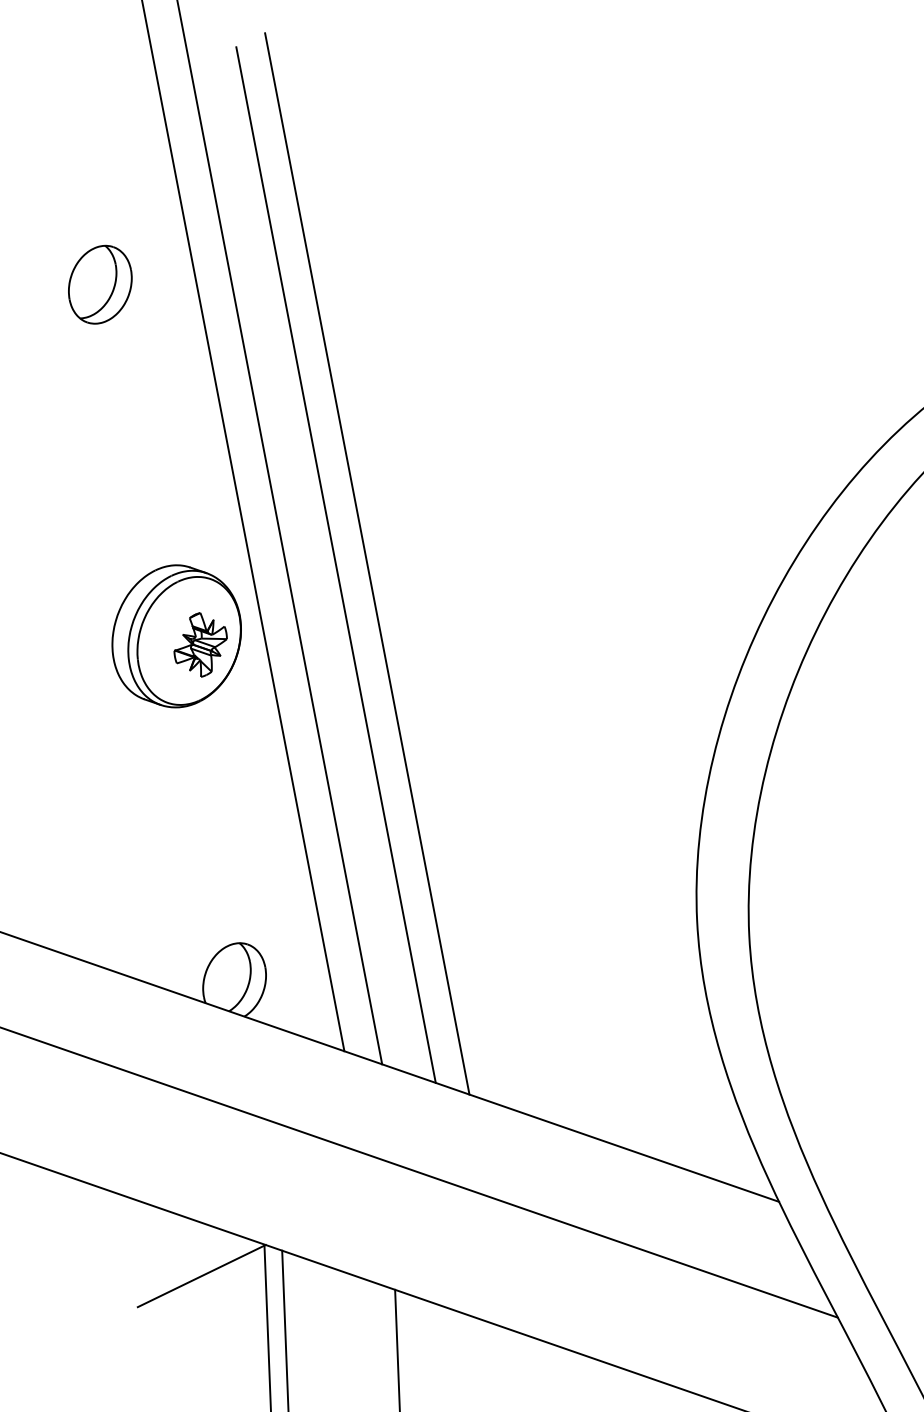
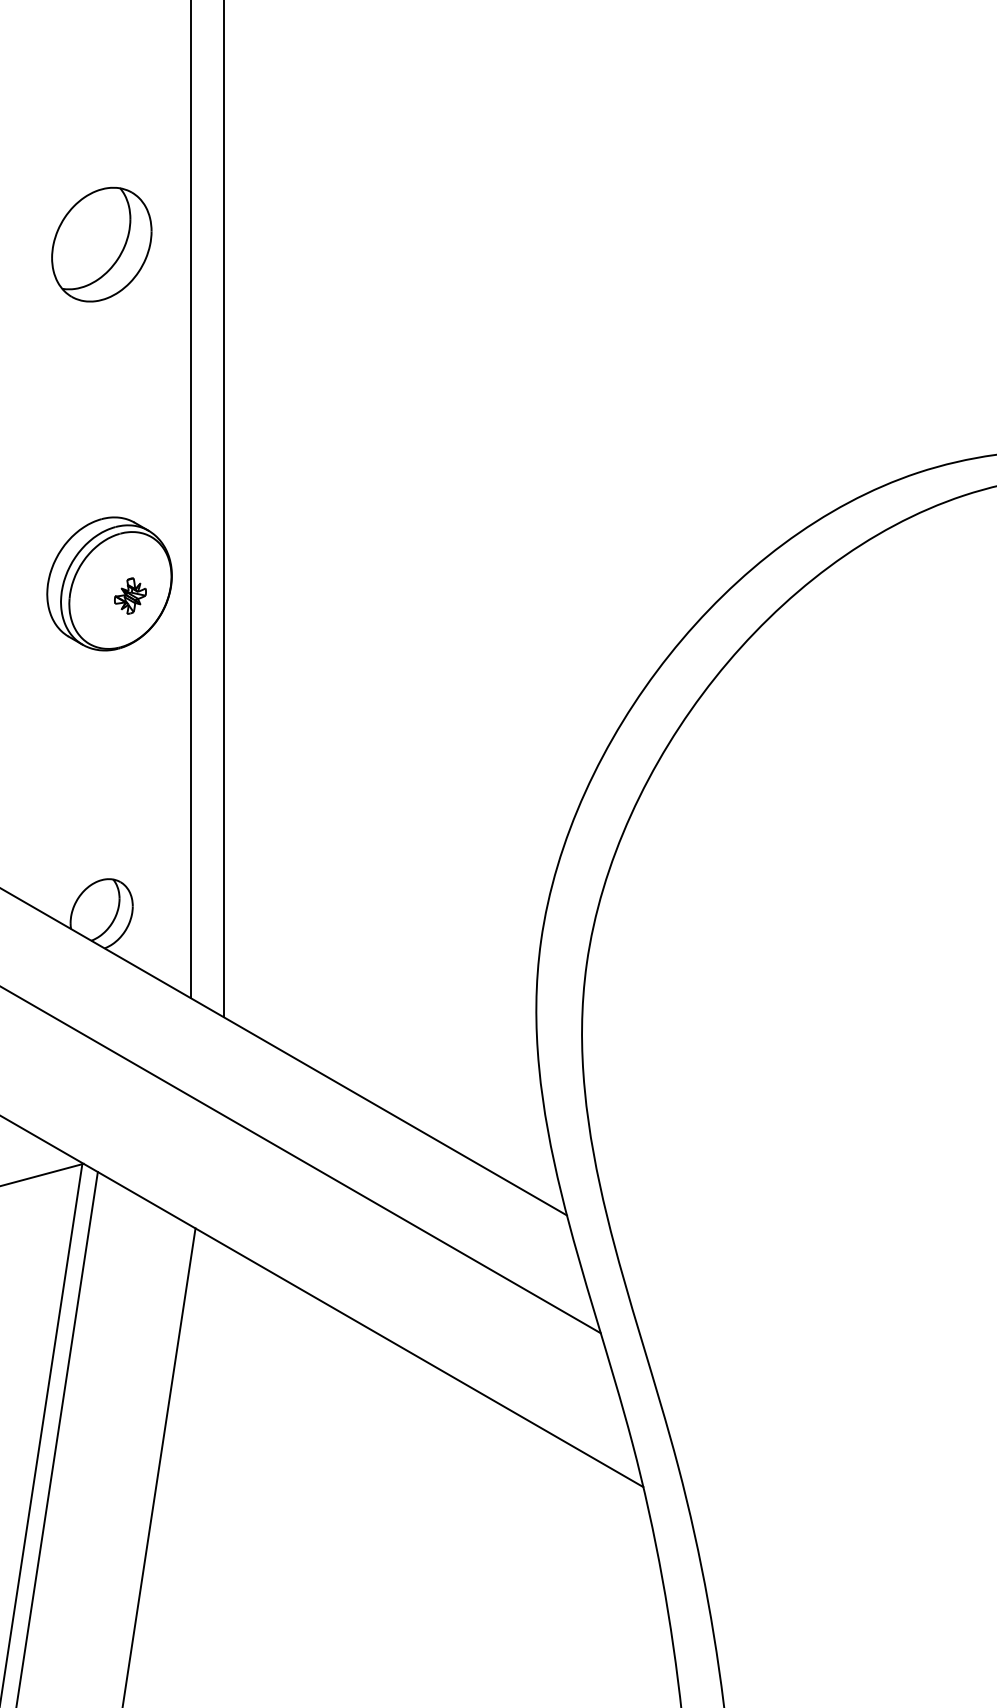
part: (100, 284) -> (101, 244), size x1.6
line: (367, 563) -> (299, 550), removed
line: (336, 564) -> (270, 545), removed
part: (200, 644) -> (130, 595), size x0.6

